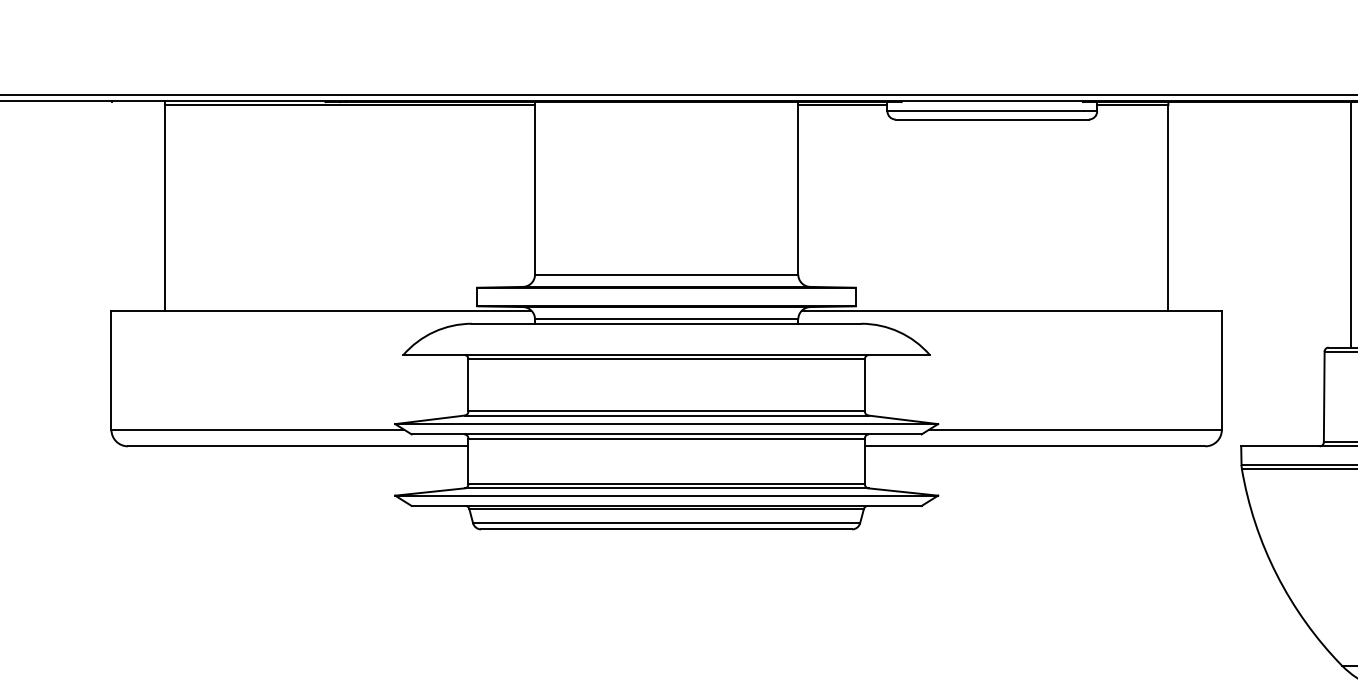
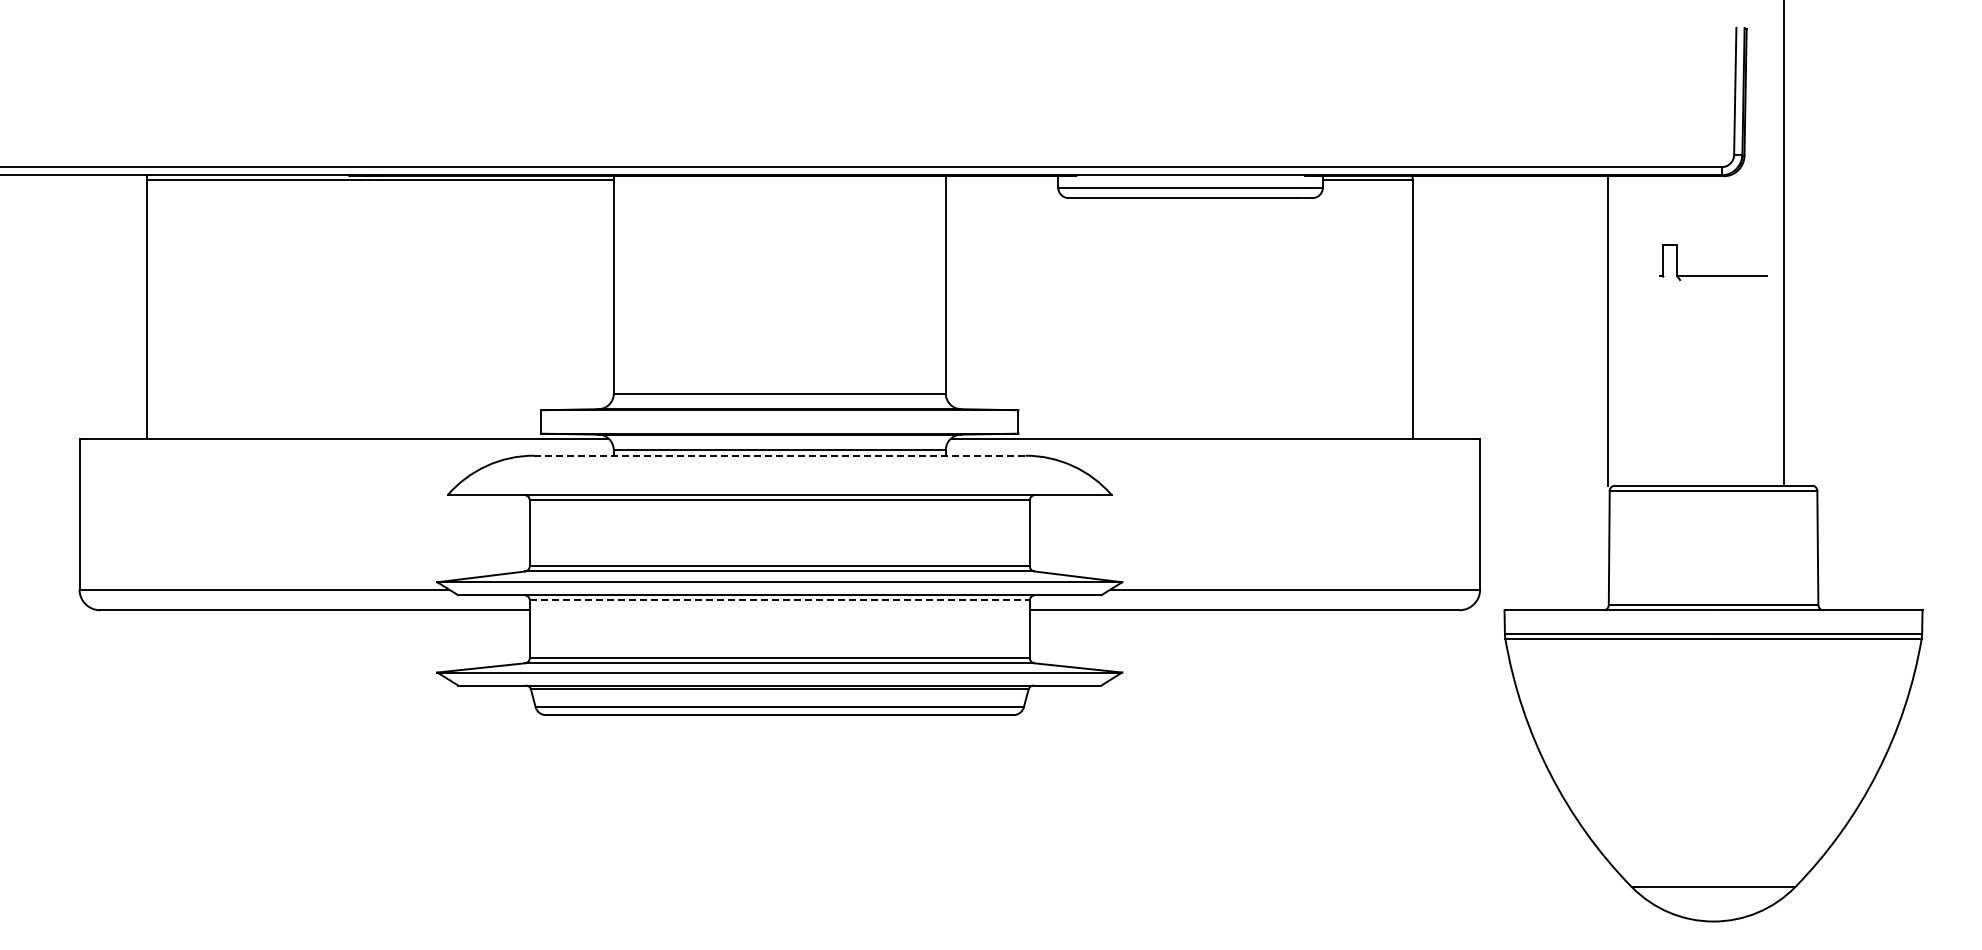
line: (842, 104) -> (1001, 179), removed
line: (1351, 224) -> (1607, 330), moved
line: (666, 323) -> (779, 455), solid -> dashed
line: (667, 438) -> (780, 600), solid -> dashed

